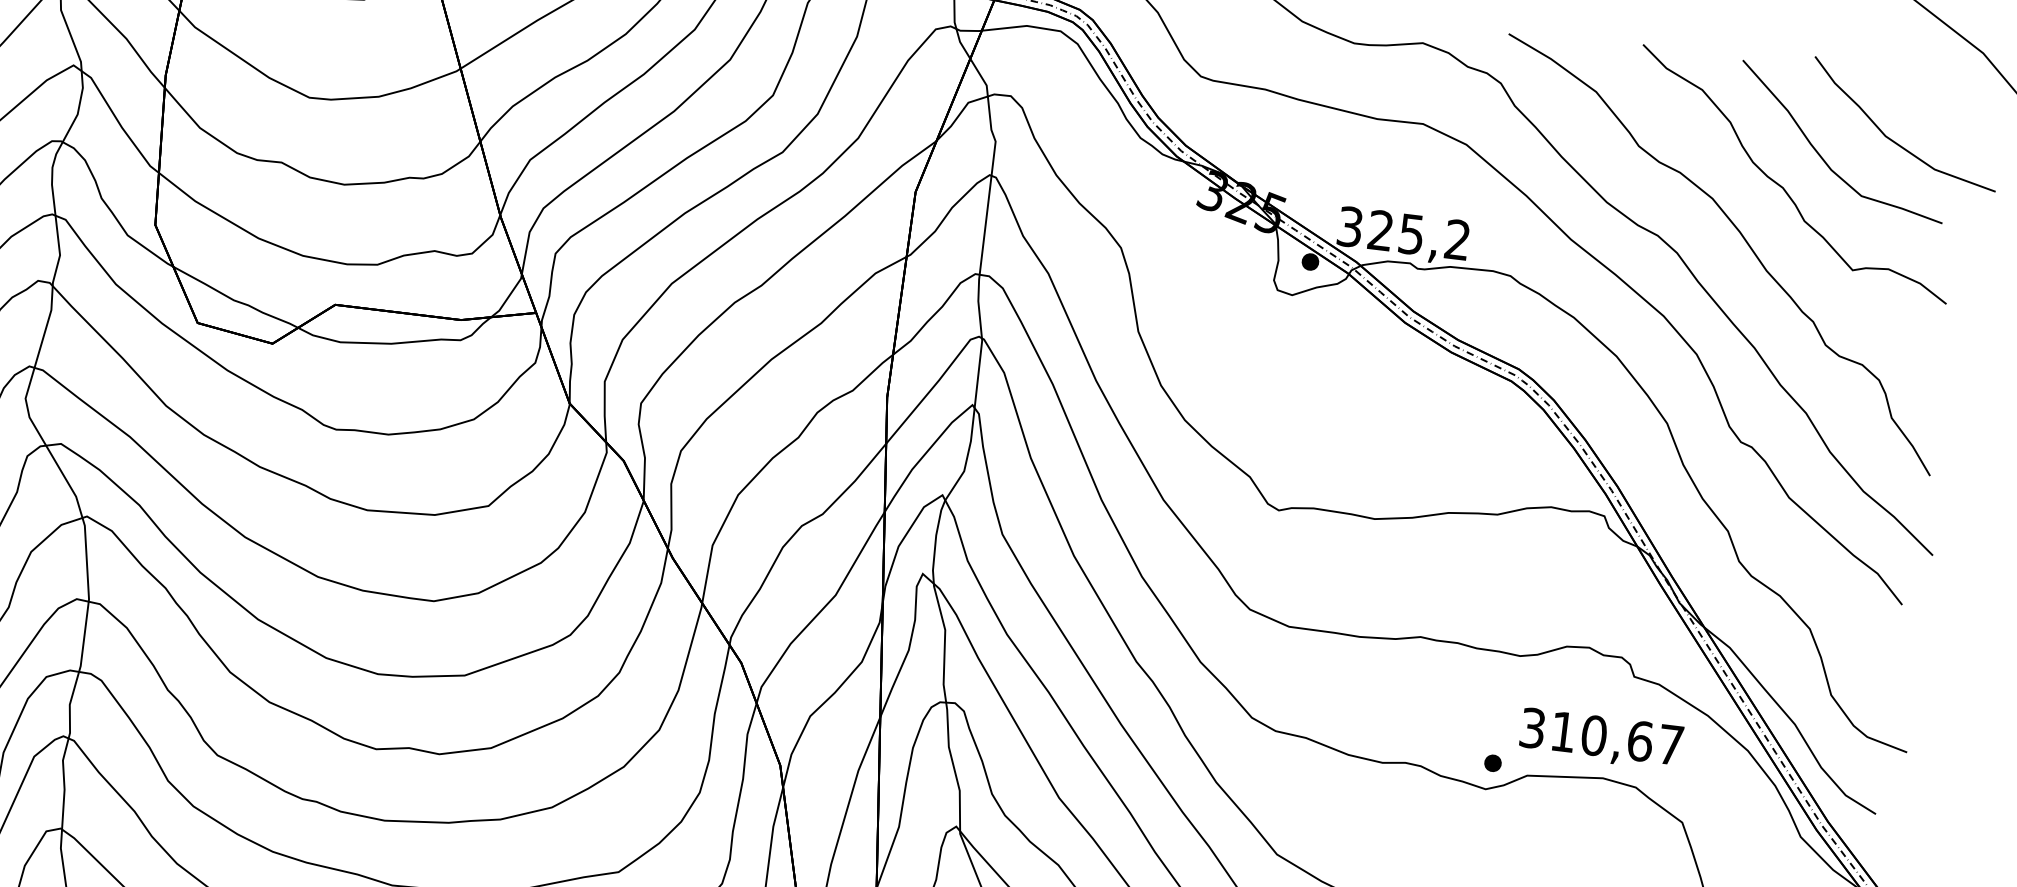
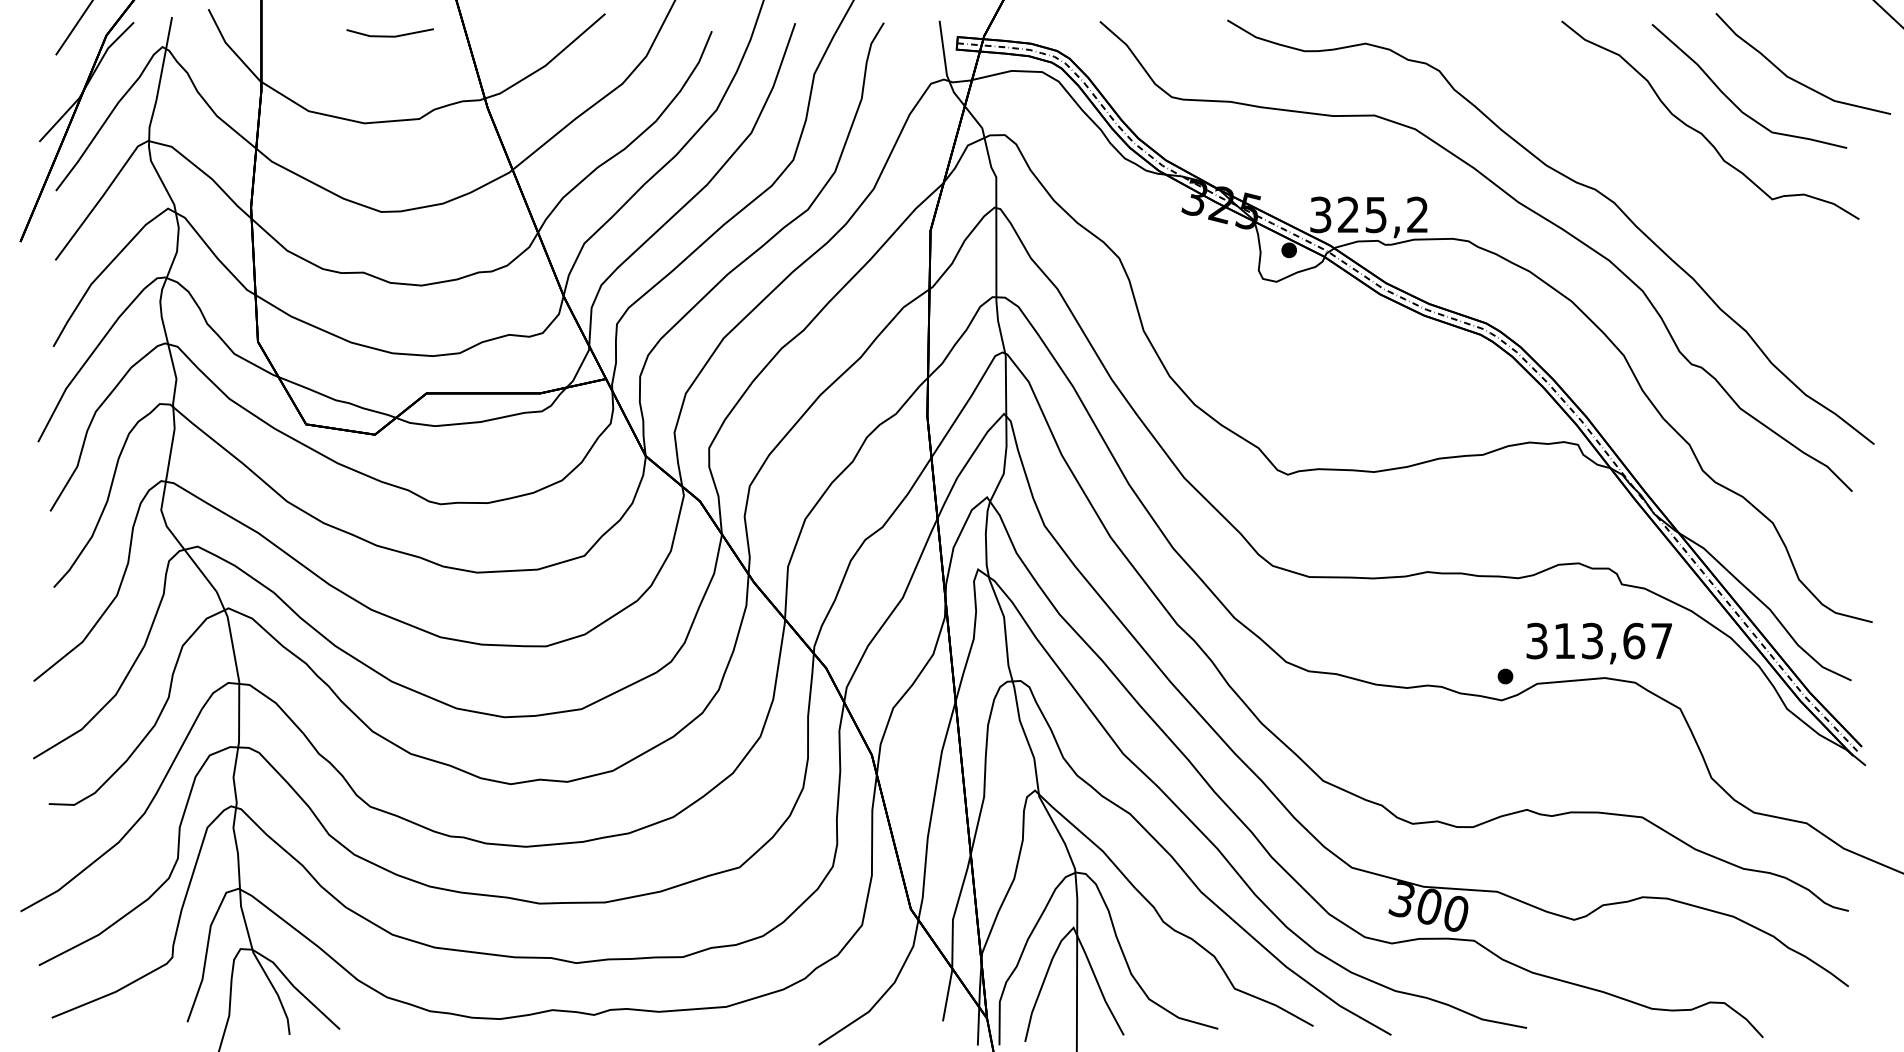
curve: (1743, 239) -> (1671, 183), removed
text: (1594, 735) -> (1592, 640), 310,67 -> 313,67

